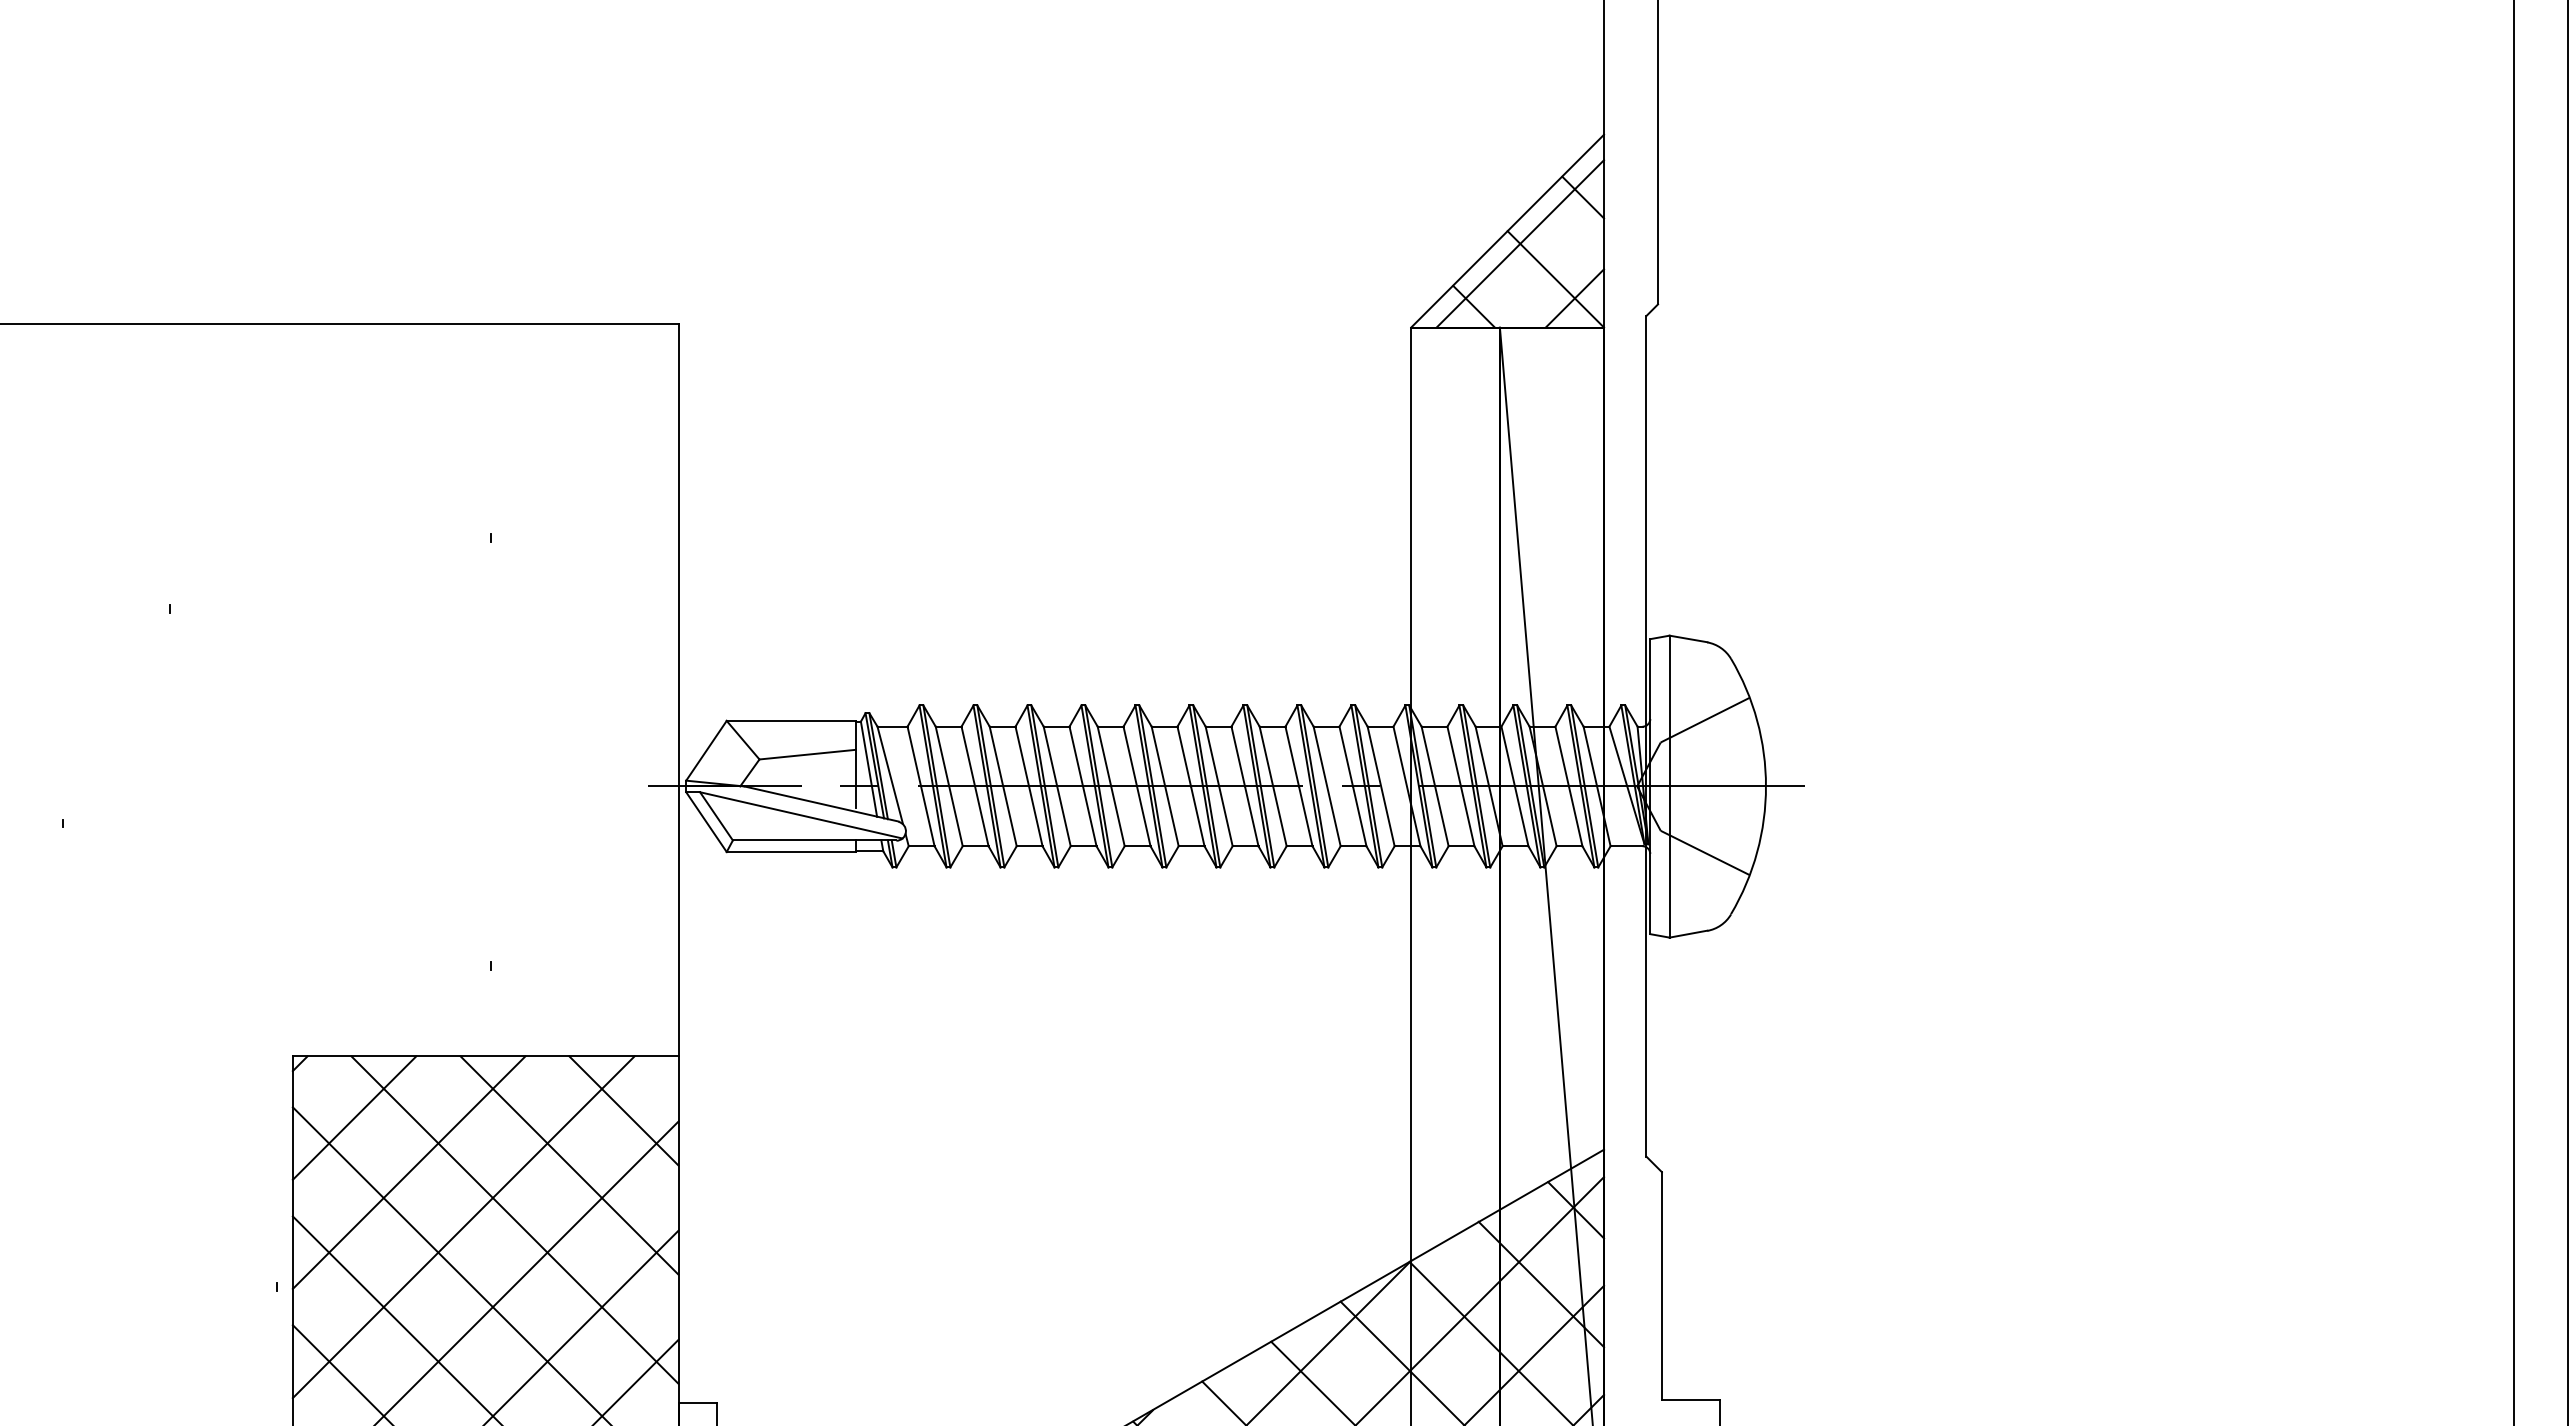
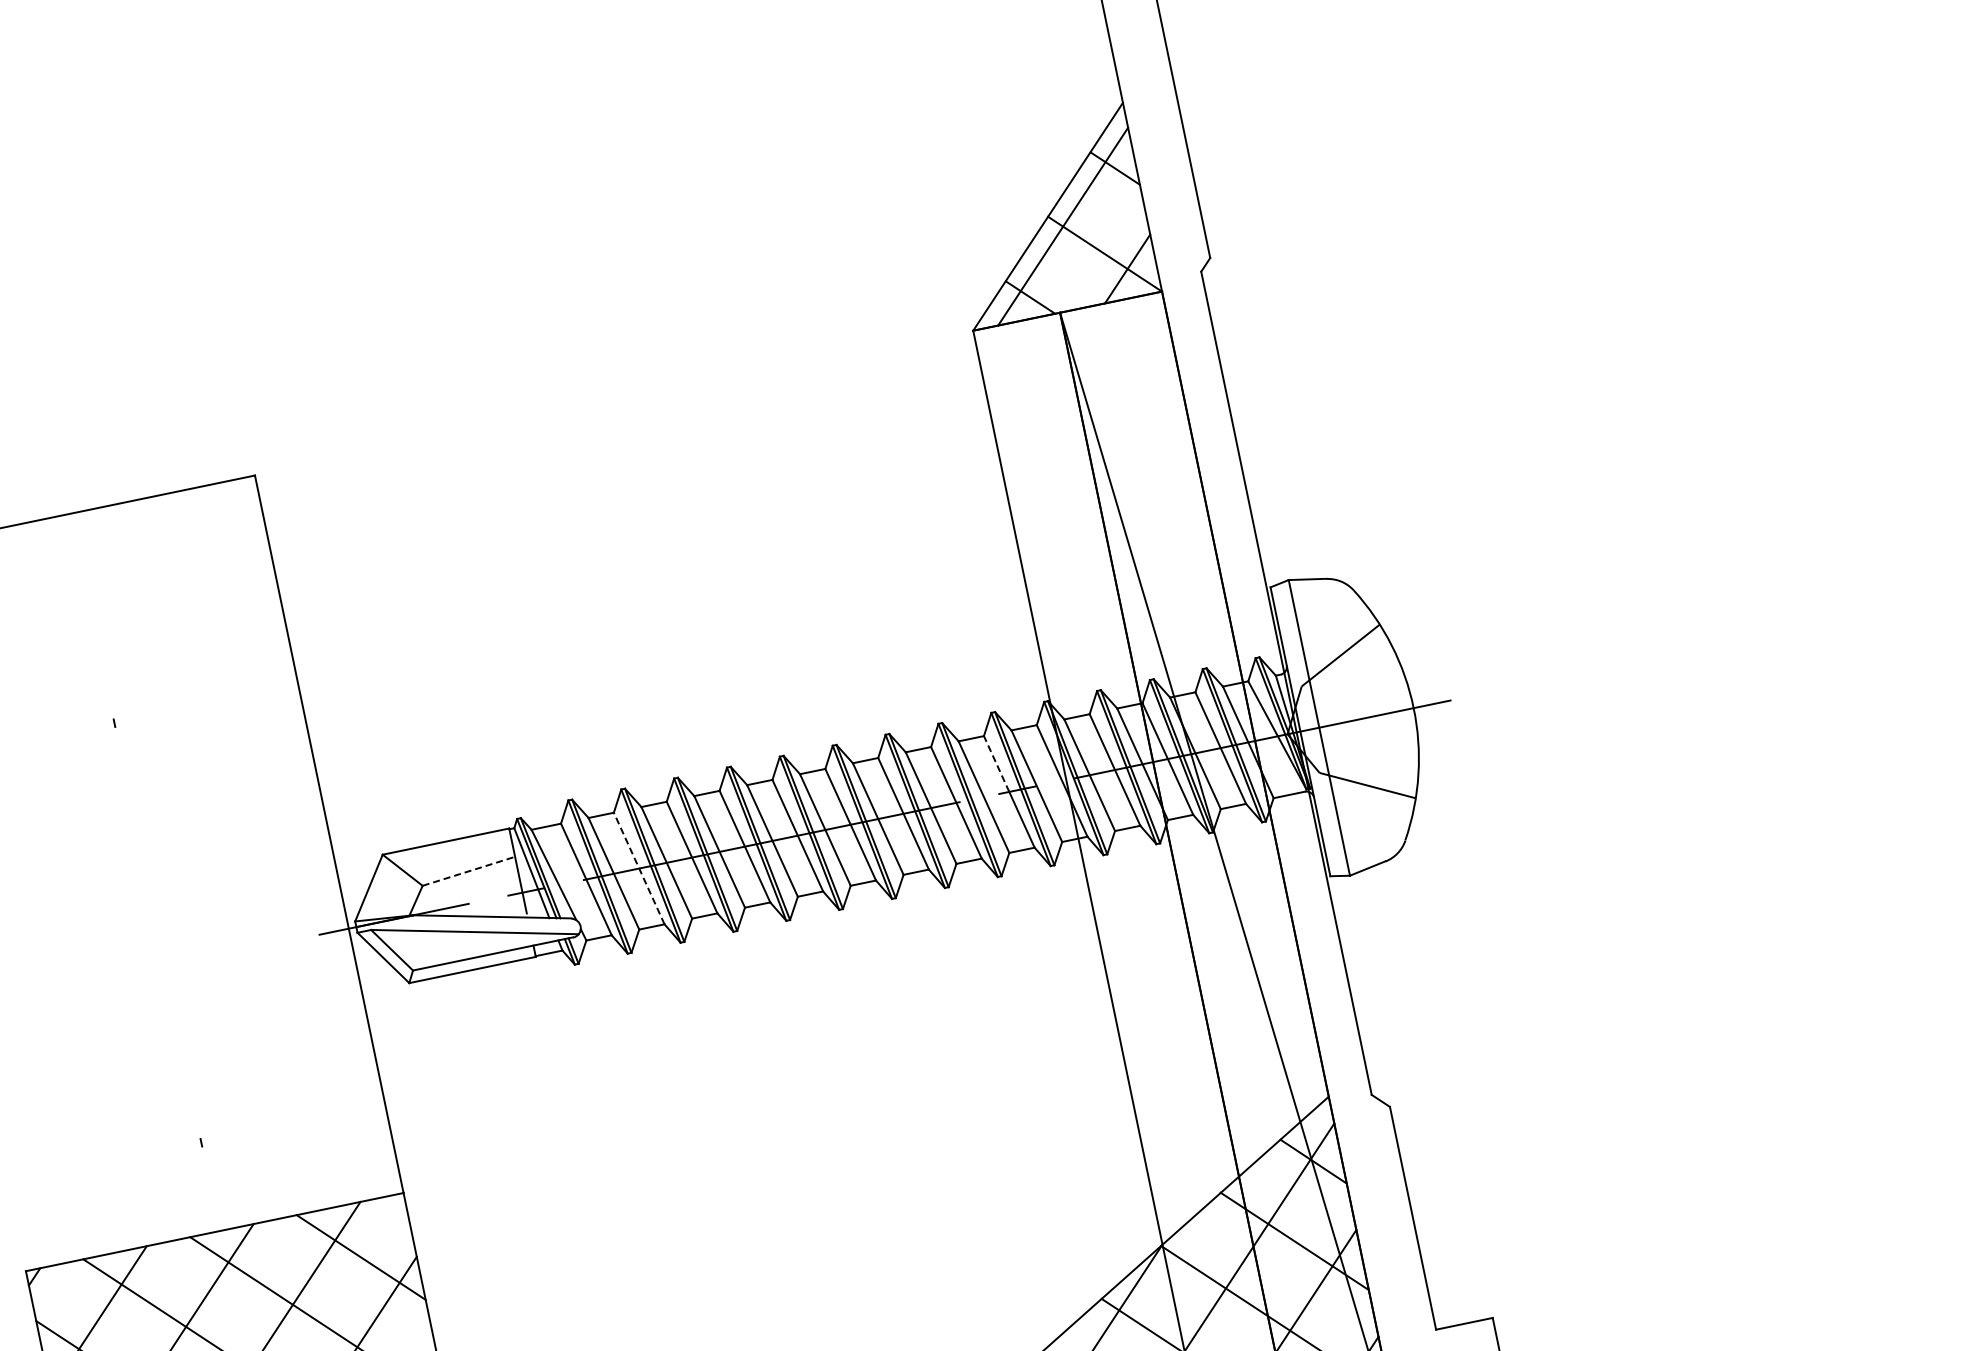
line: (808, 754) -> (469, 871), solid -> dashed
line: (1346, 756) -> (996, 763), solid -> dashed
line: (974, 785) -> (638, 867), solid -> dashed

